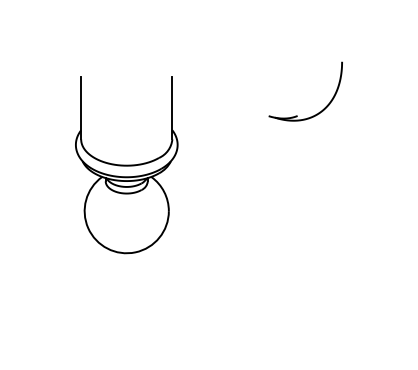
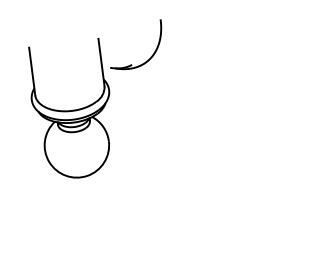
part: (319, 111) -> (148, 59), moved

